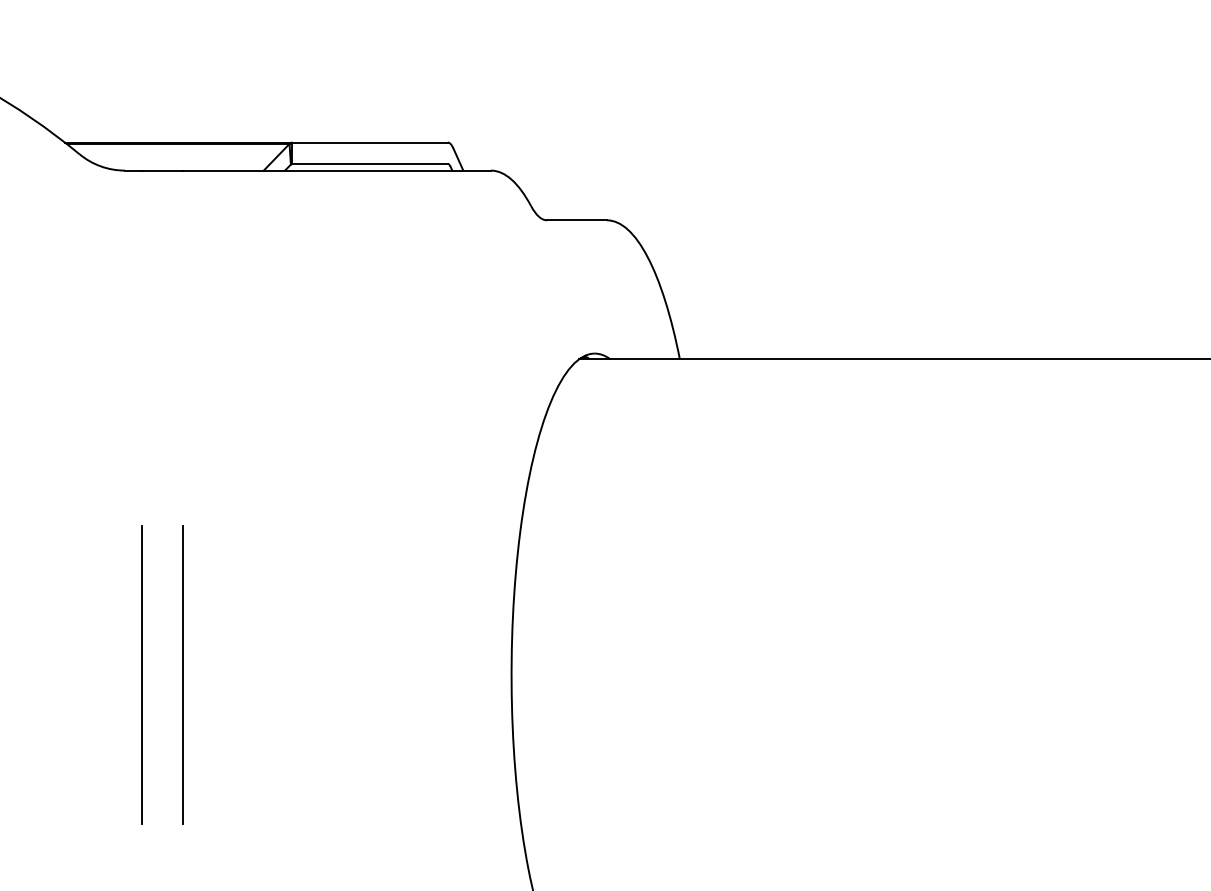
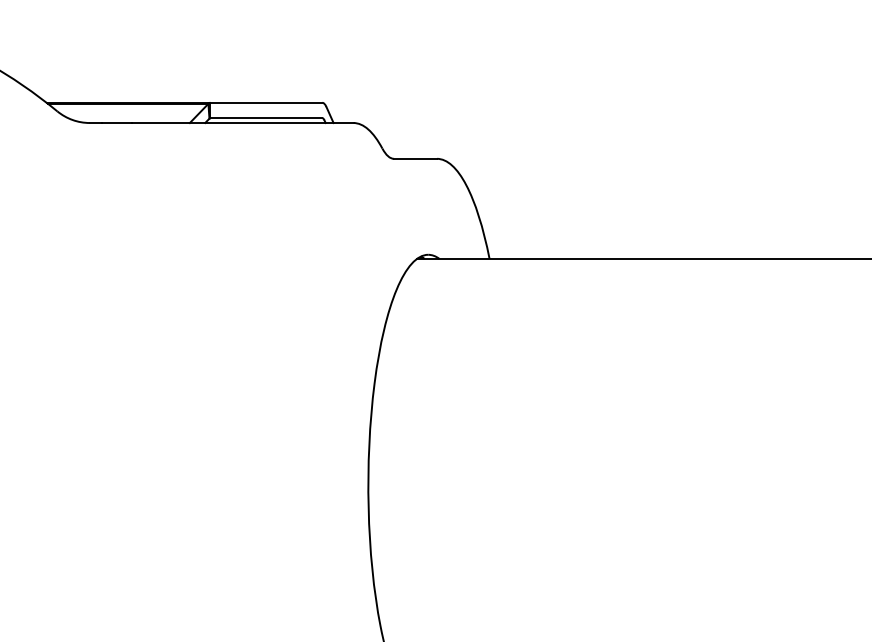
line: (141, 674) -> (101, 485), removed
line: (182, 674) -> (131, 485), removed

